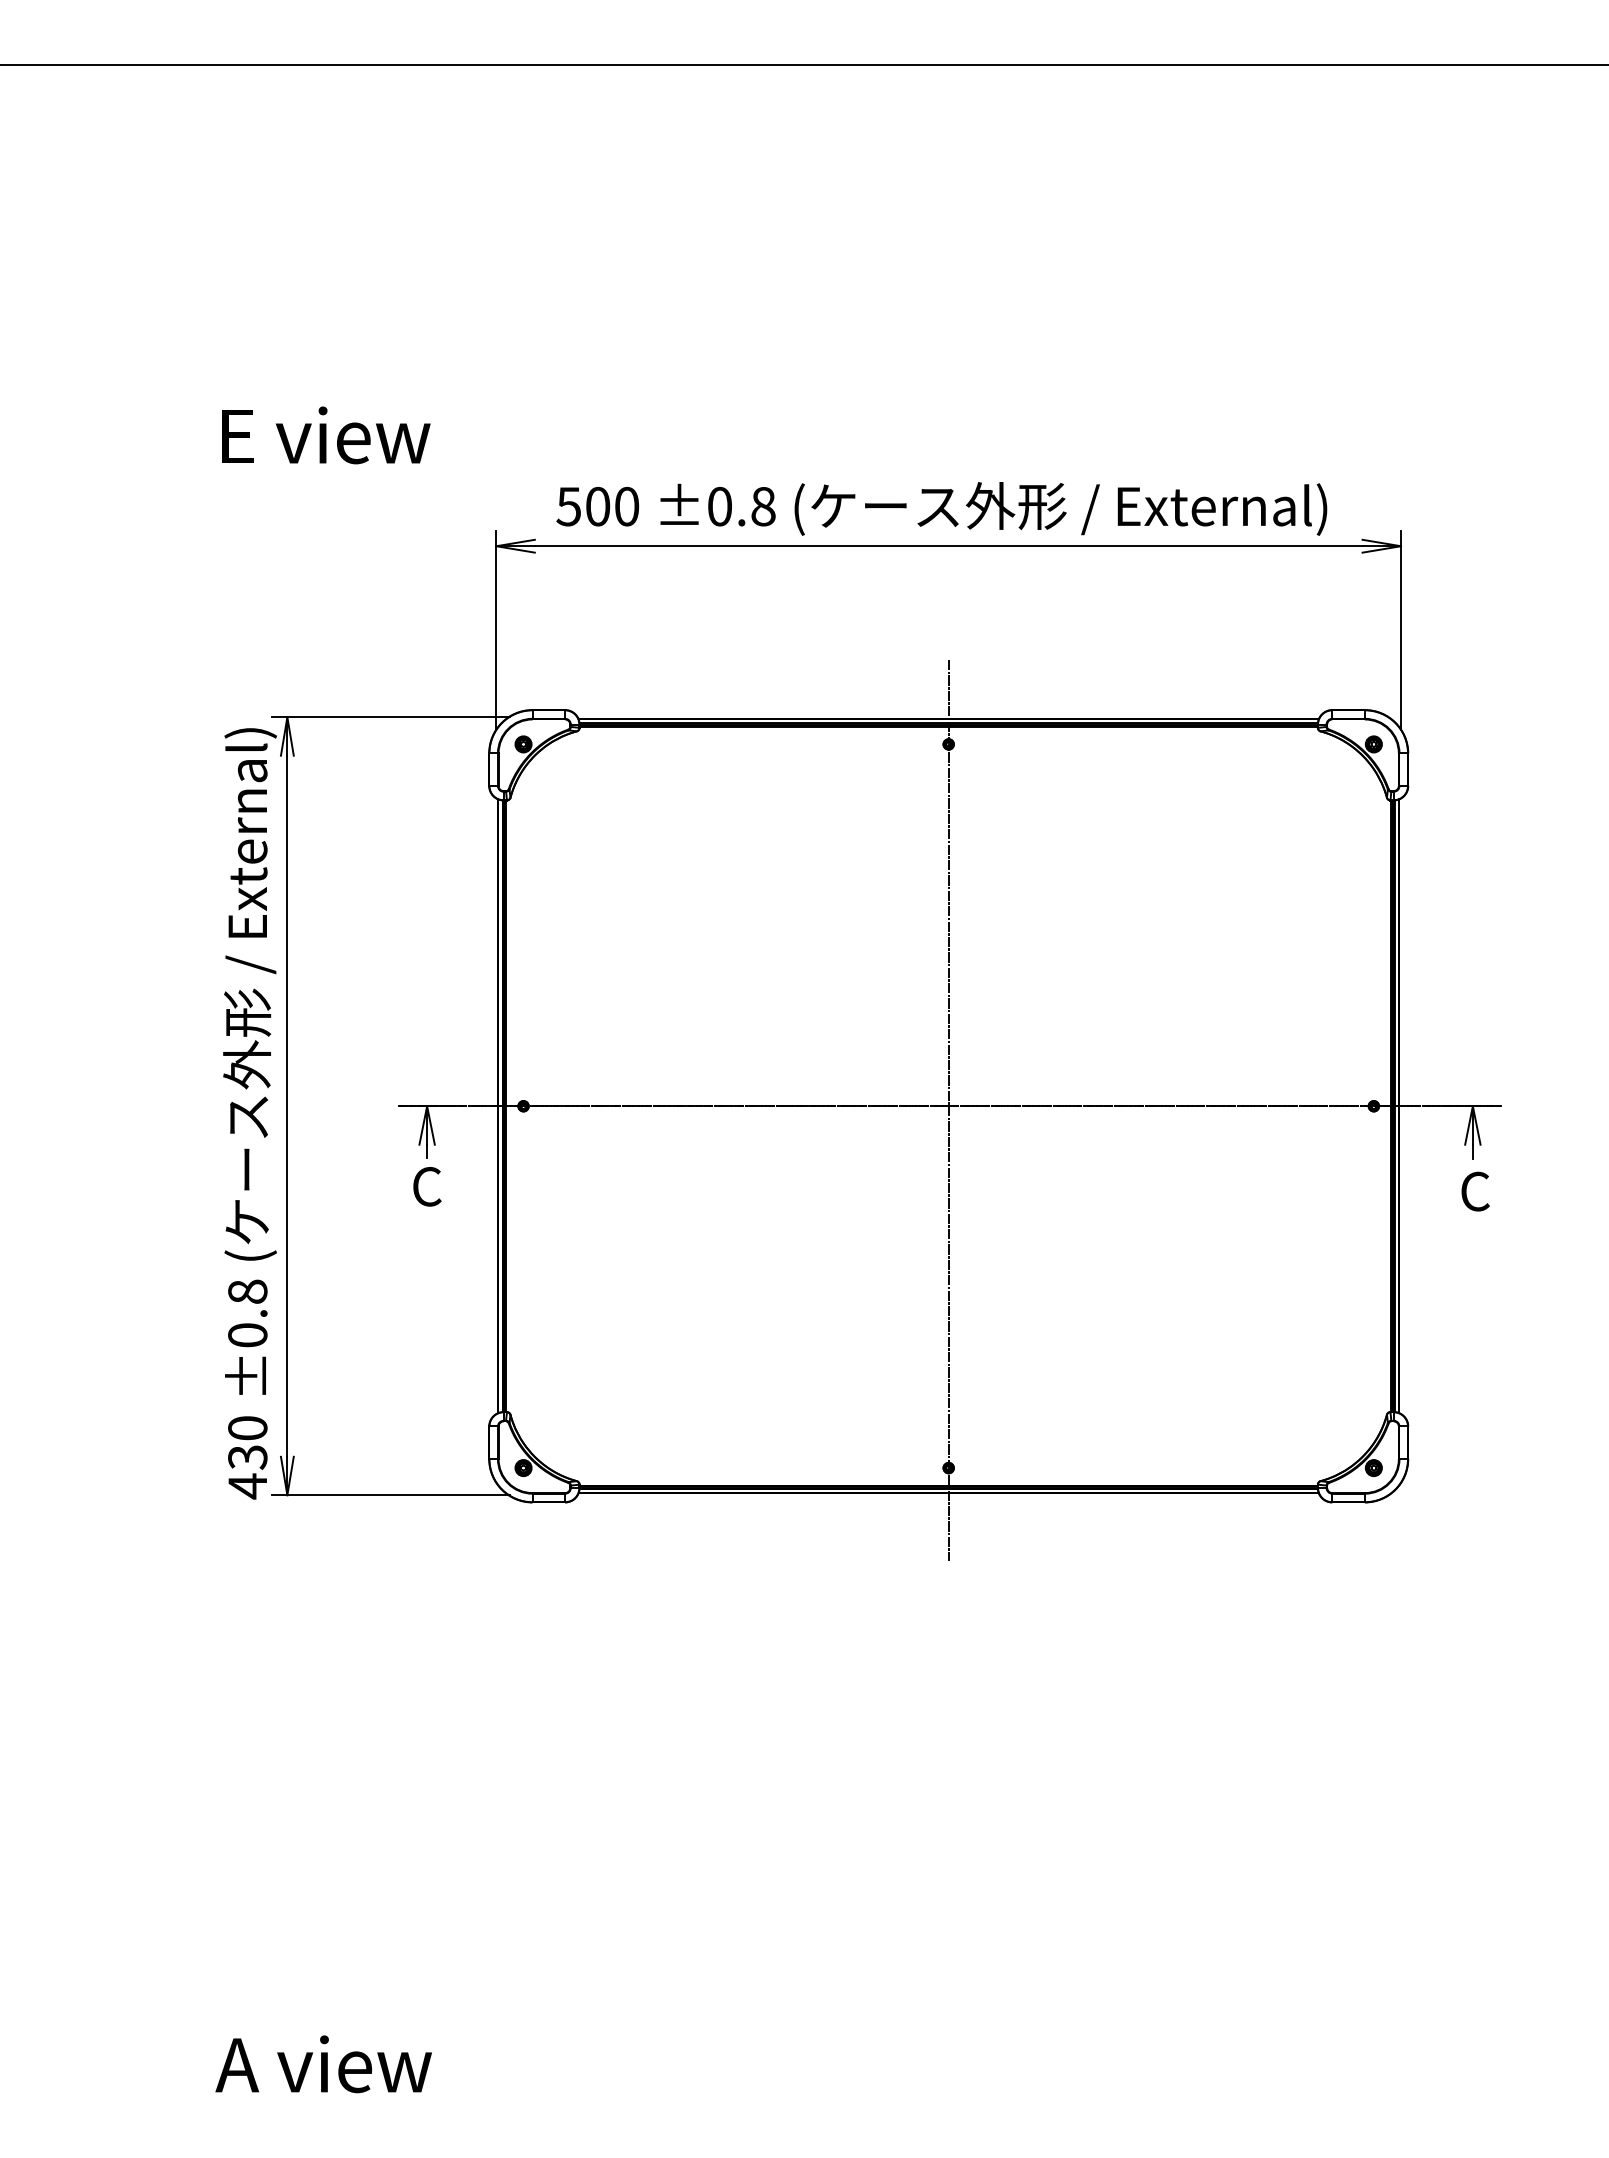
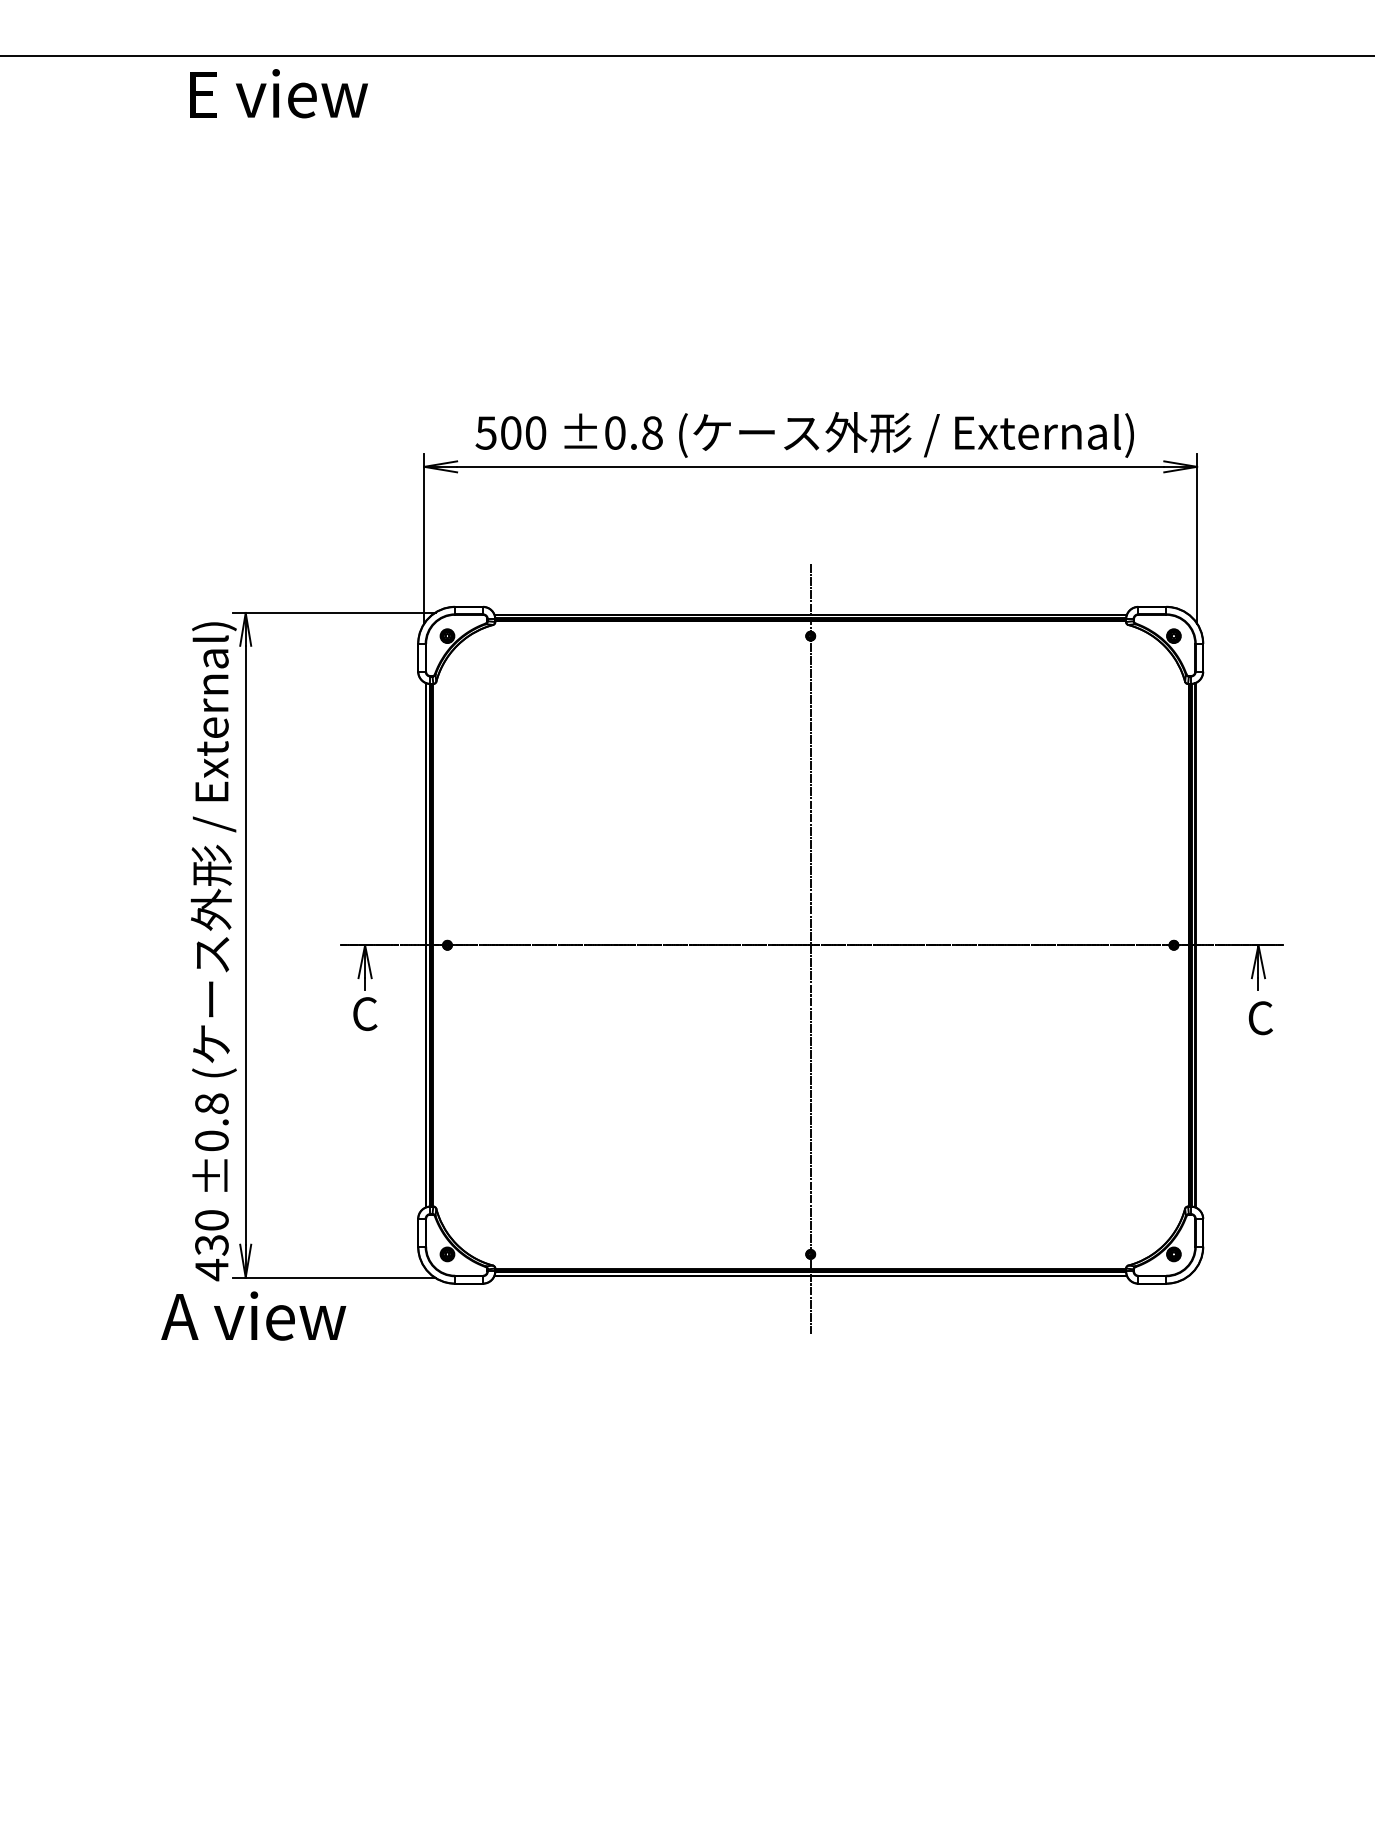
text: (326, 435) -> (279, 93), moved
text: (323, 2064) -> (253, 1316), moved

